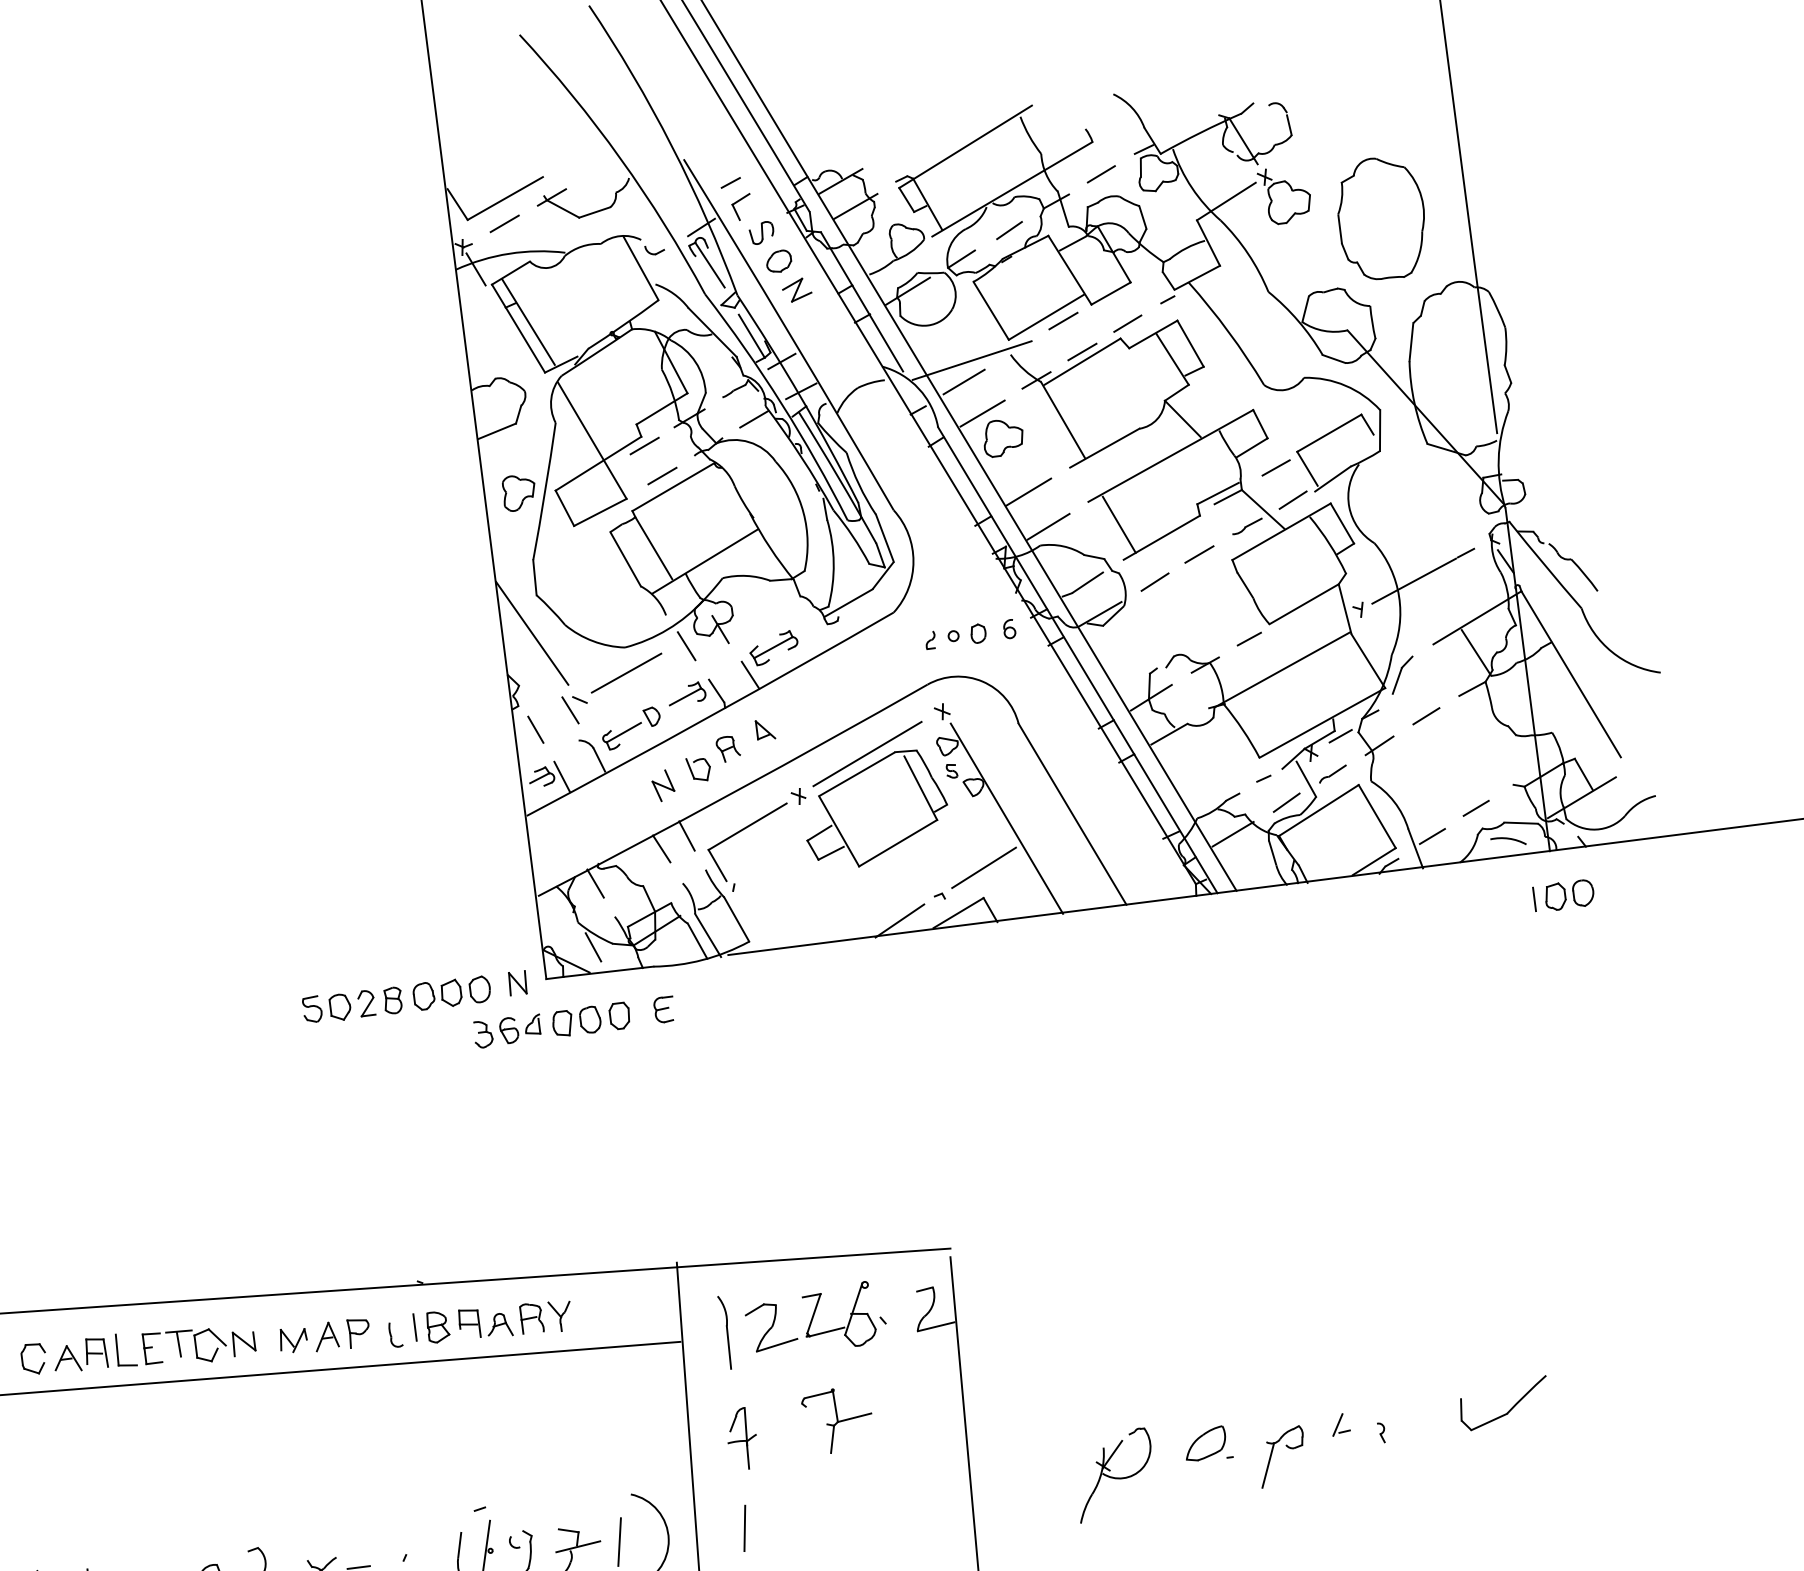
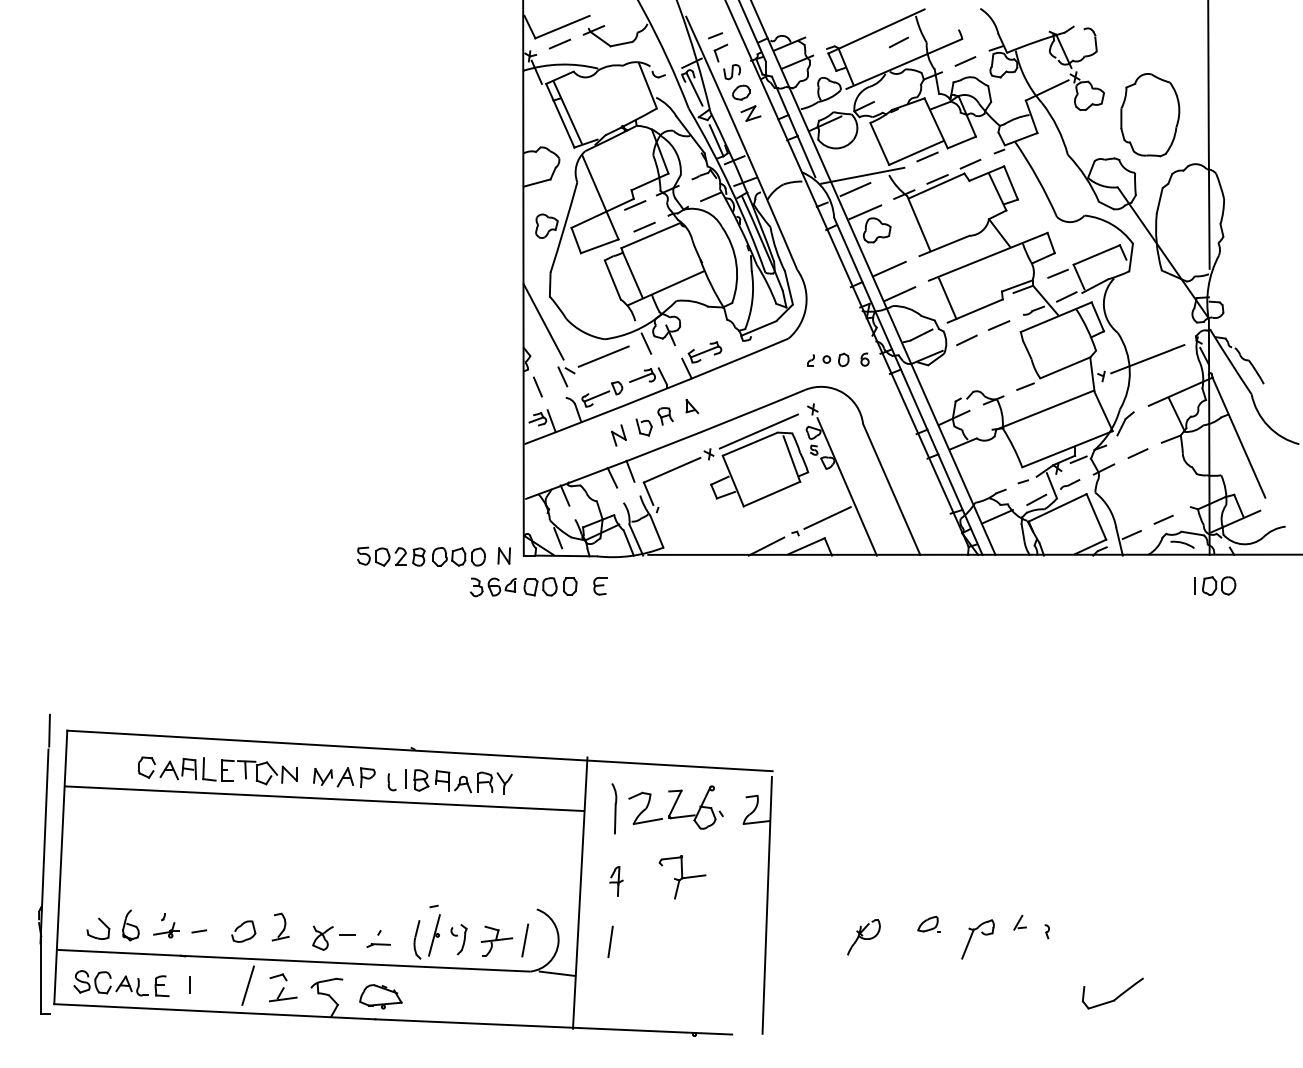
line: (1008, 230) -> (898, 42), moved
part: (1503, 1403) -> (1112, 993), moved
part: (742, 1438) -> (616, 881), size x0.7
part: (1206, 1442) -> (928, 923), size x0.7
part: (1114, 1475) -> (863, 937), size x0.6

